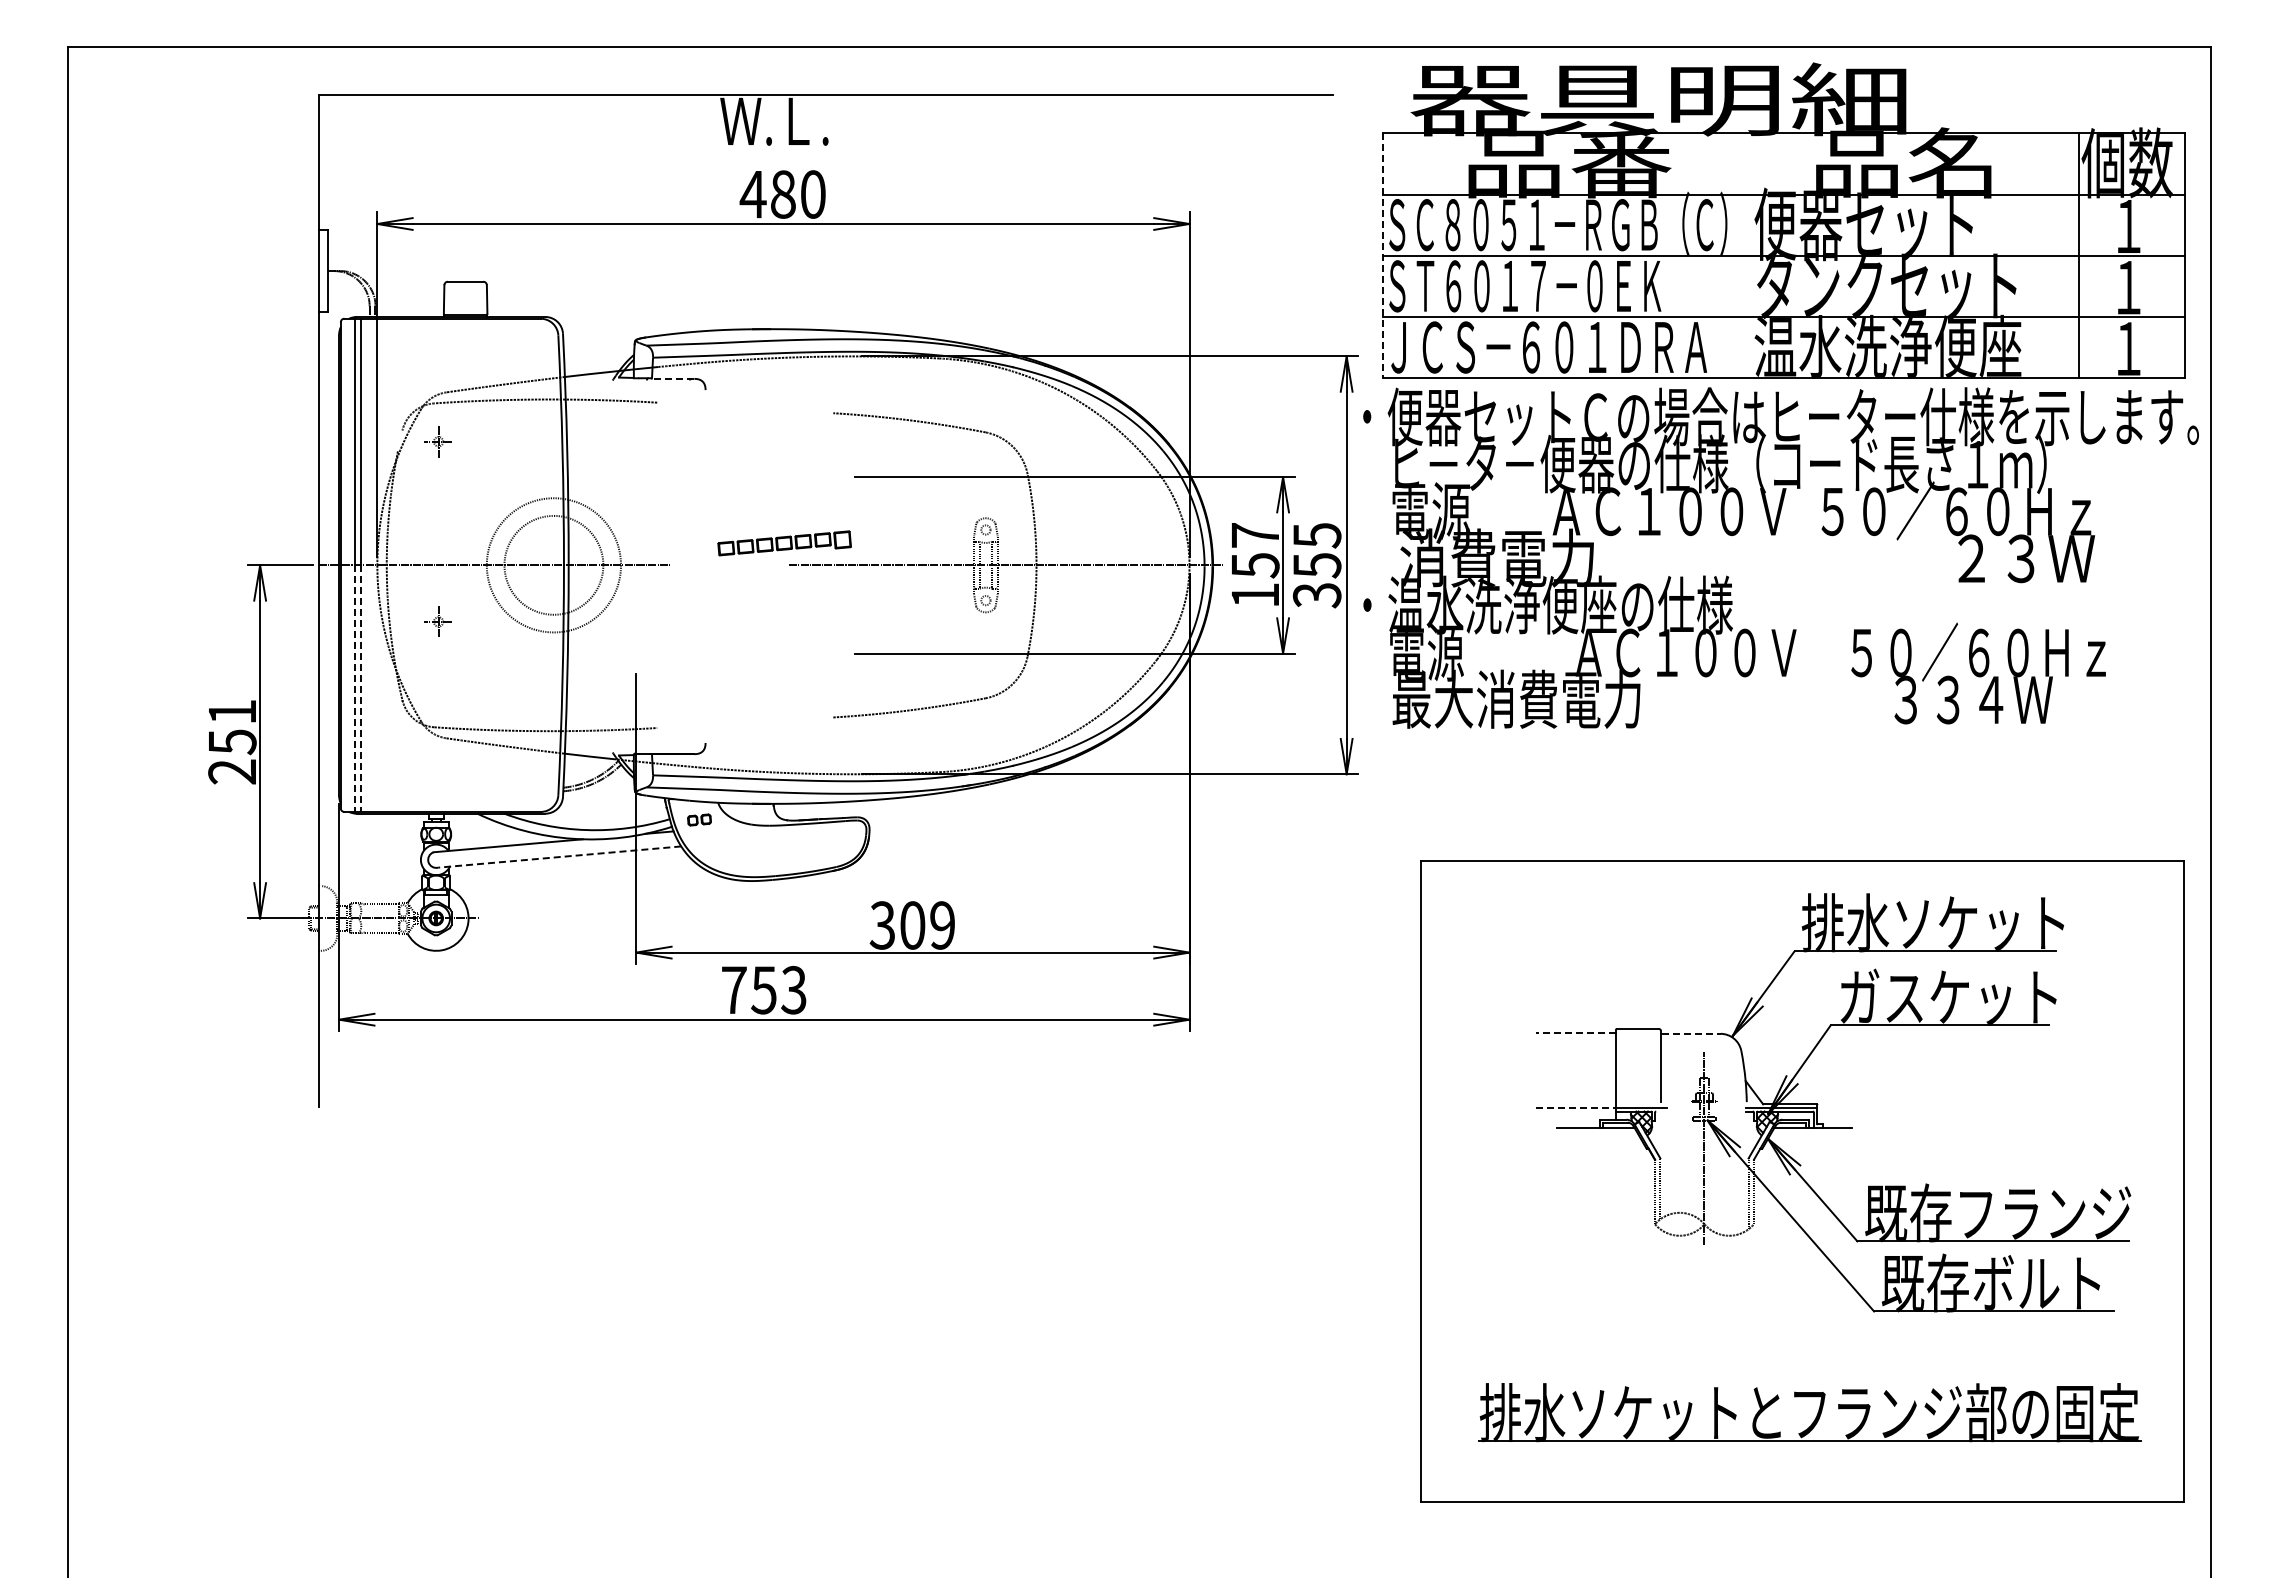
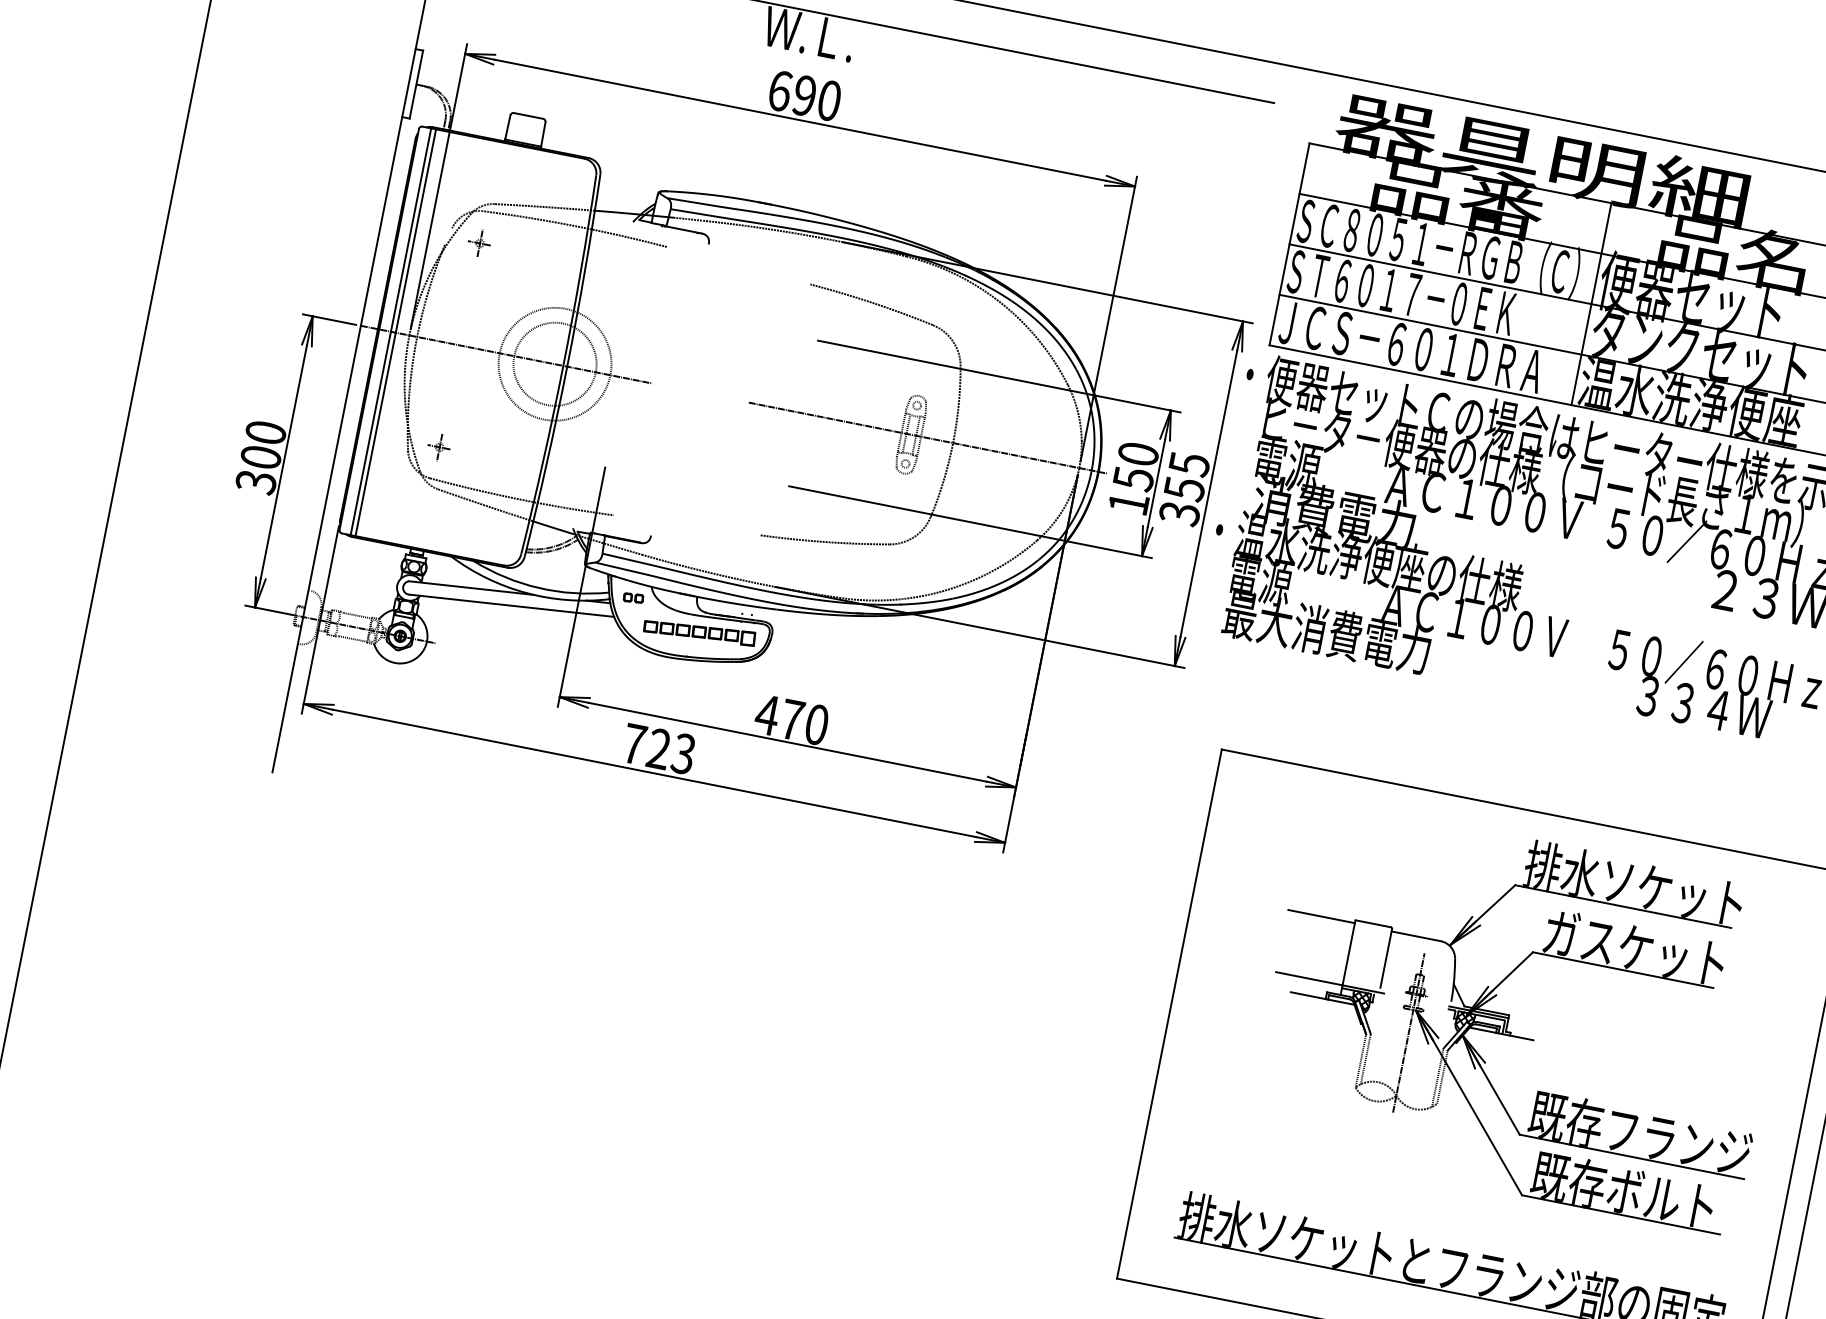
text: (767, 194) -> (791, 93), 480 -> 690
line: (1749, 255) -> (1591, 303), added
line: (1383, 256) -> (1289, 245), dashed -> solid
line: (673, 378) -> (684, 229), dashed -> solid
text: (1255, 535) -> (1138, 454), 157 -> 150
part: (784, 543) -> (699, 632), moved
part: (437, 621) -> (438, 446), moved
line: (354, 689) -> (370, 434), dashed -> solid
line: (360, 689) -> (375, 435), dashed -> solid
text: (232, 741) -> (261, 457), 251 -> 300
line: (559, 857) -> (511, 606), dashed -> solid
text: (912, 925) -> (791, 719), 309 -> 470
text: (763, 990) -> (658, 749), 753 -> 723
line: (1575, 1032) -> (1321, 916), dashed -> solid
line: (1691, 1033) -> (1416, 936), dashed -> solid
line: (1576, 1107) -> (1309, 978), dashed -> solid

